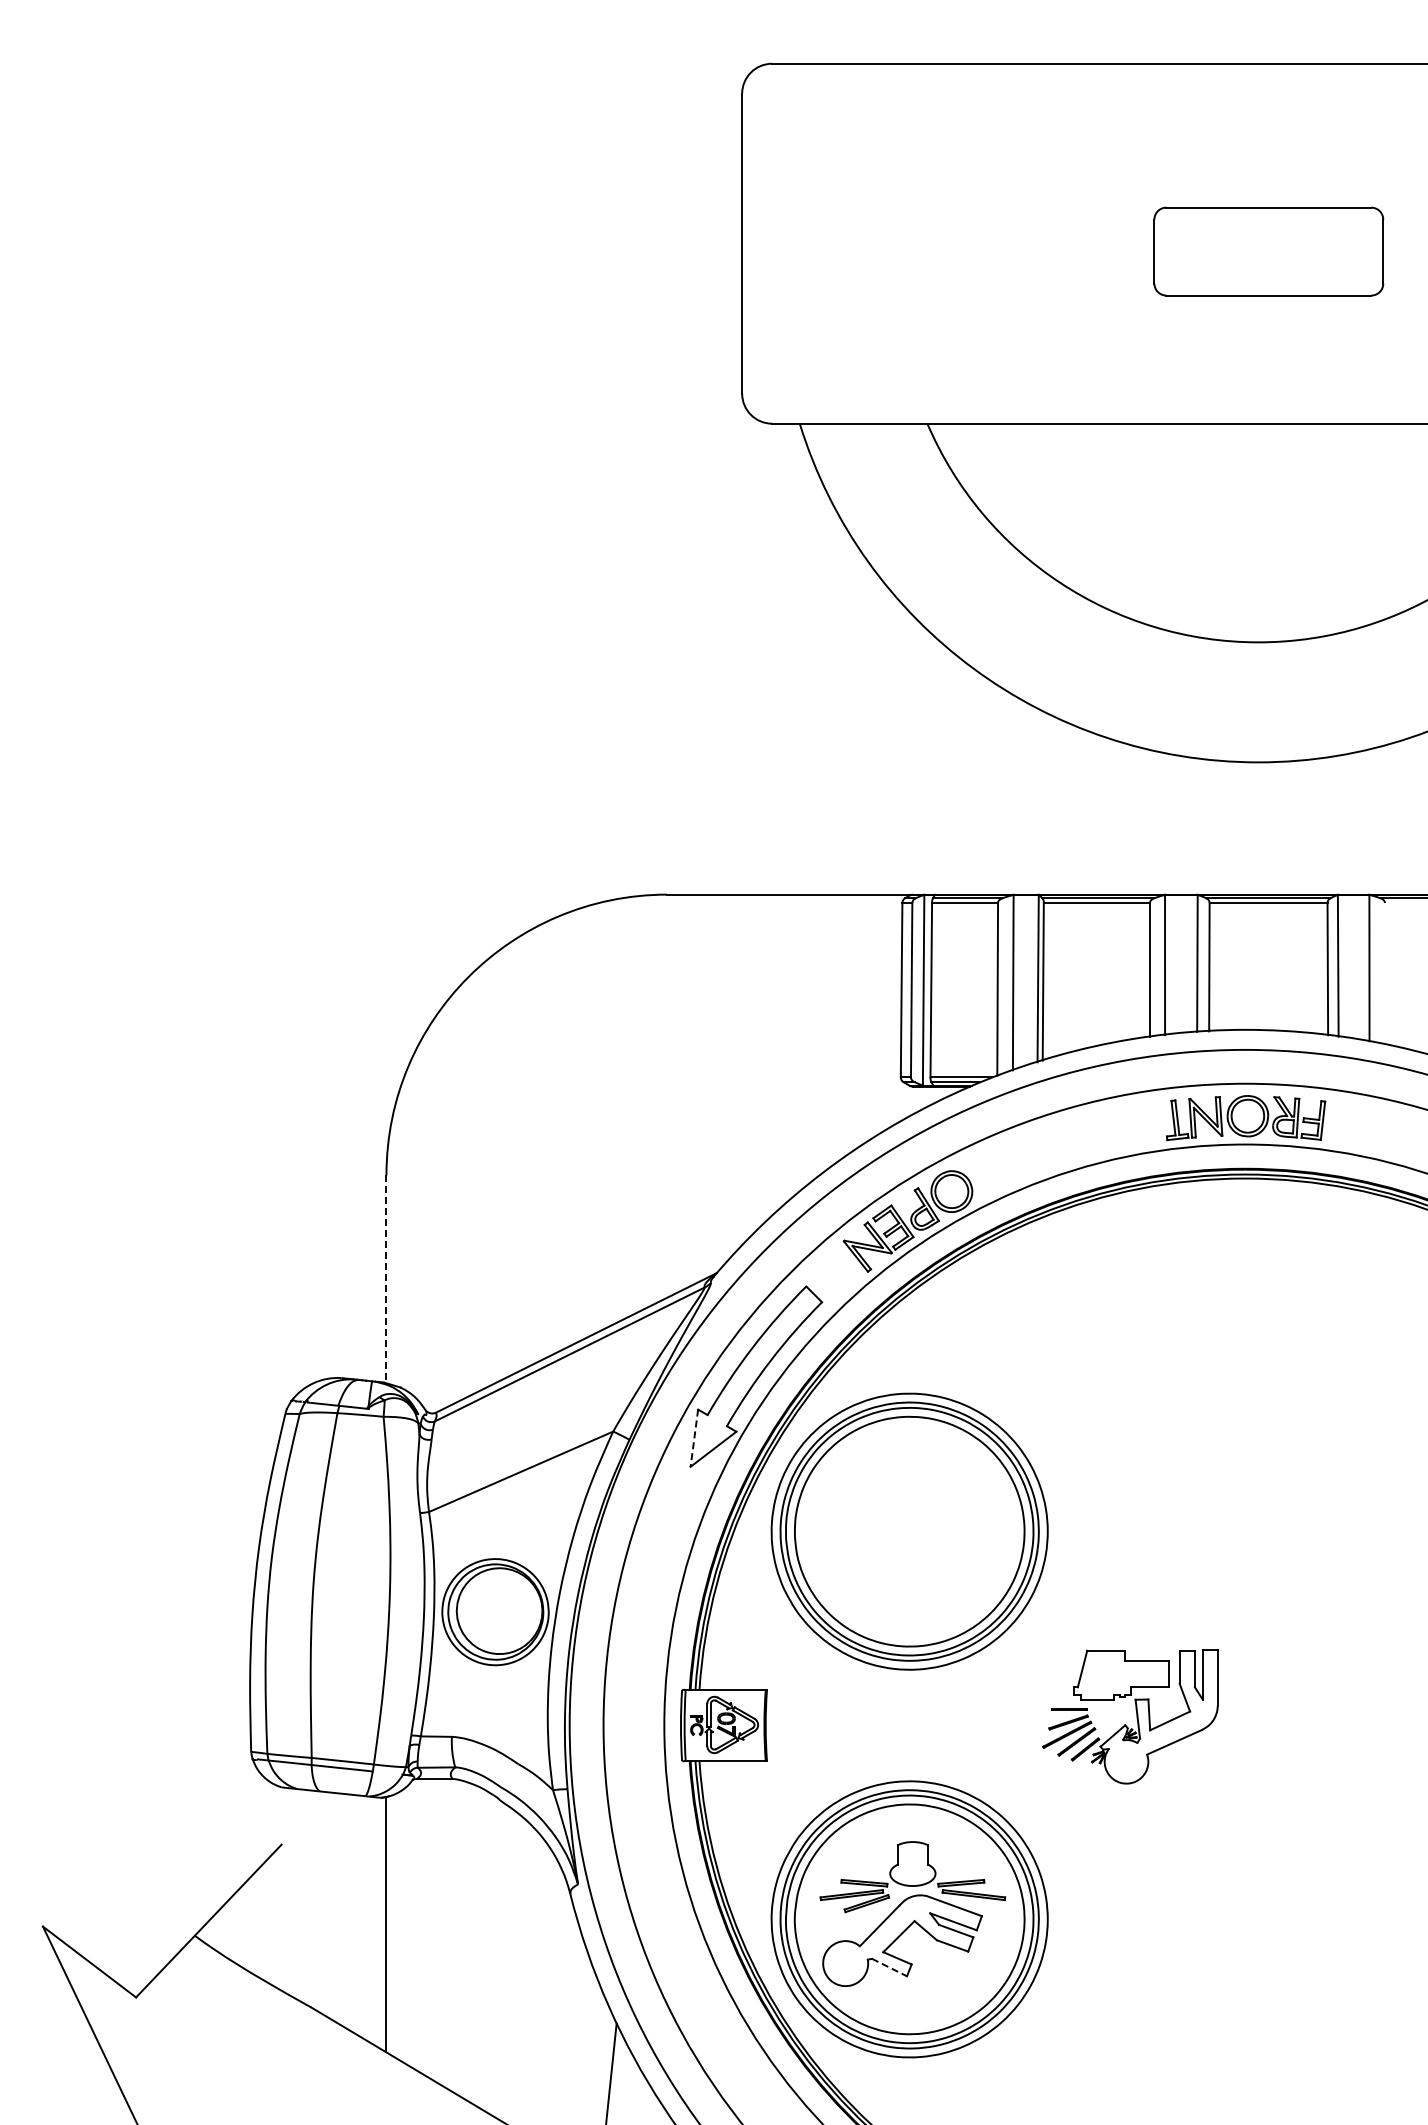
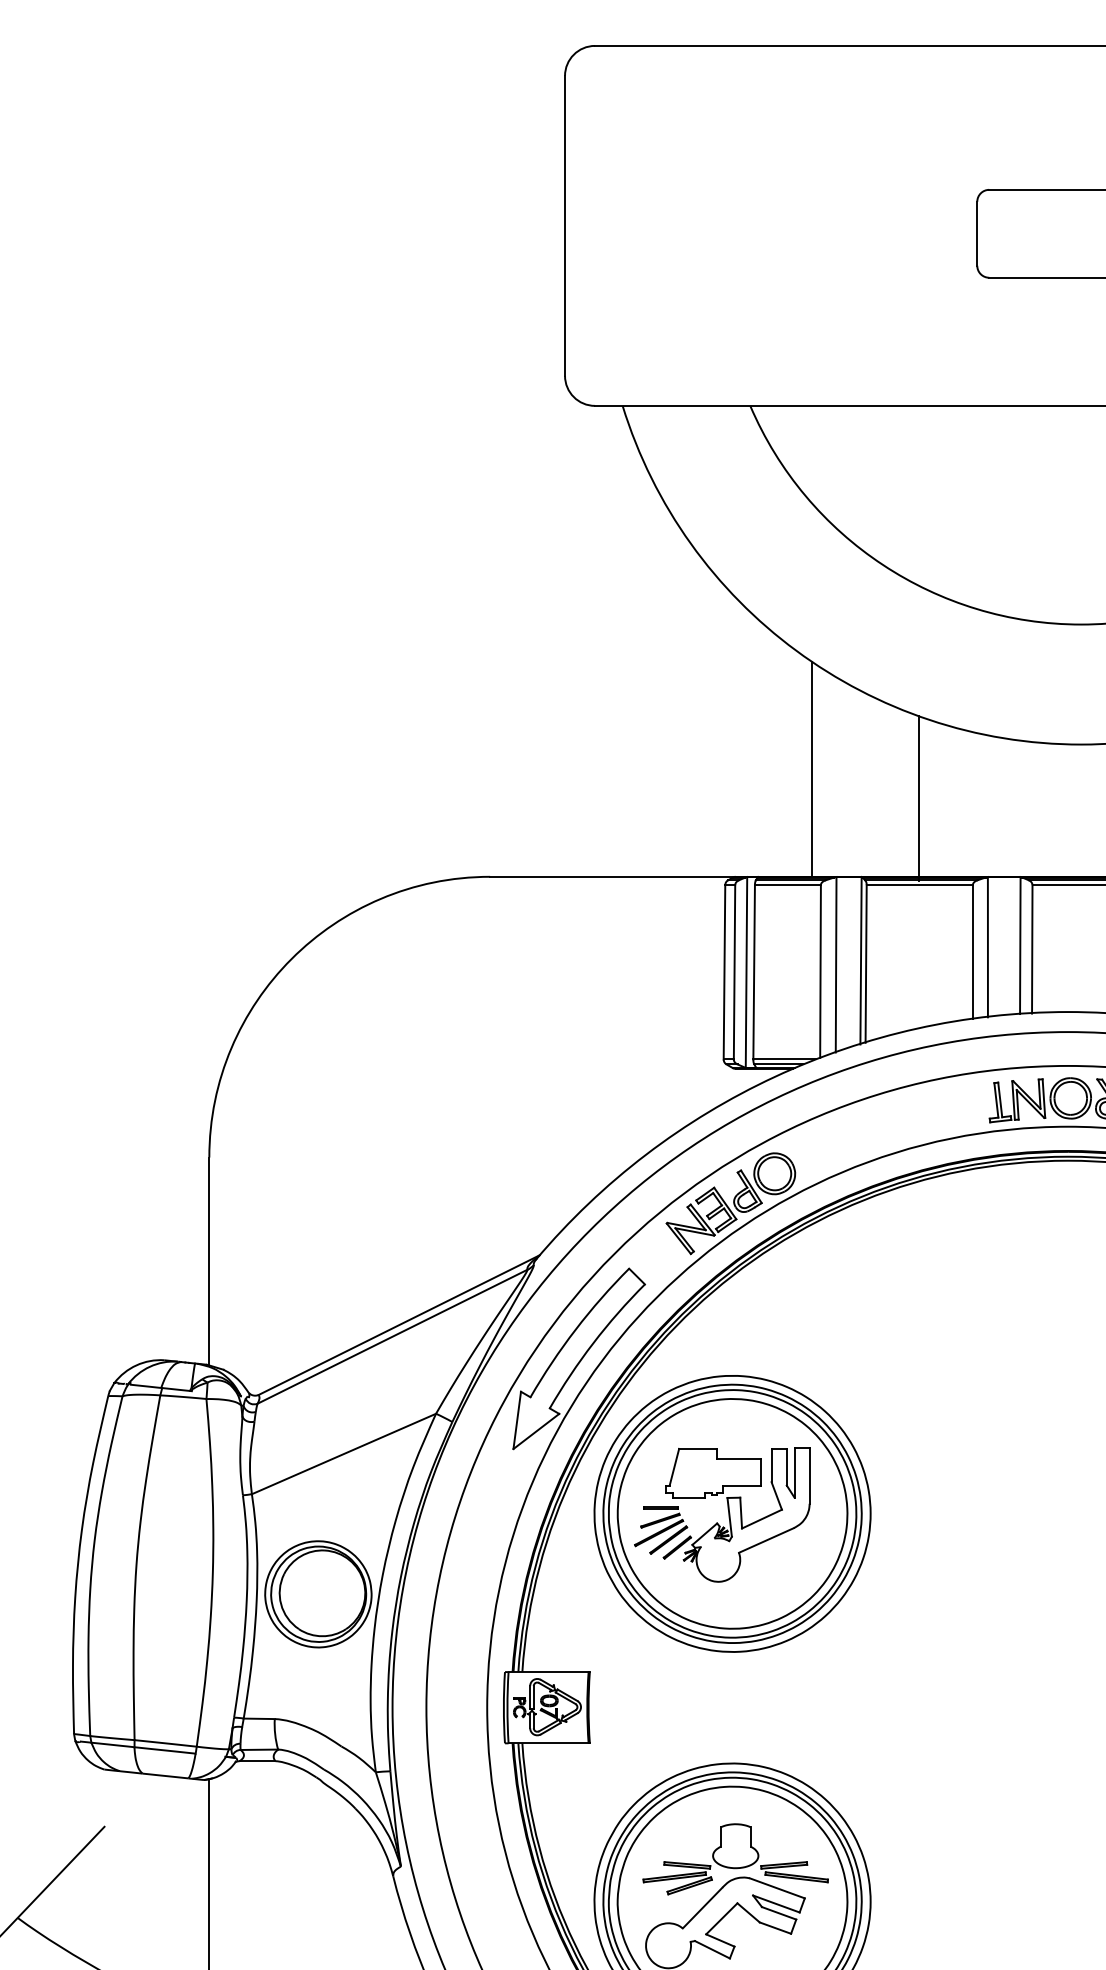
line: (989, 786) -> (812, 768), added
line: (1096, 816) -> (919, 798), added
line: (386, 1279) -> (209, 1261), dashed -> solid
line: (694, 1438) -> (517, 1420), dashed -> solid
part: (1130, 1716) -> (722, 1514), moved
line: (889, 1967) -> (712, 1949), dashed -> solid

